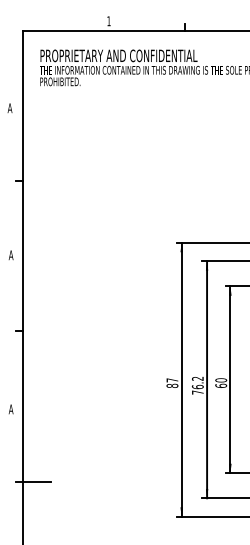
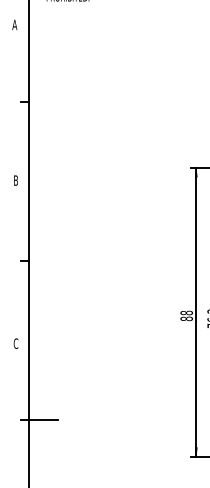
text: (10, 255) -> (15, 180), A -> B
text: (172, 380) -> (186, 313), 87 -> 88
text: (10, 409) -> (15, 343), A -> C

